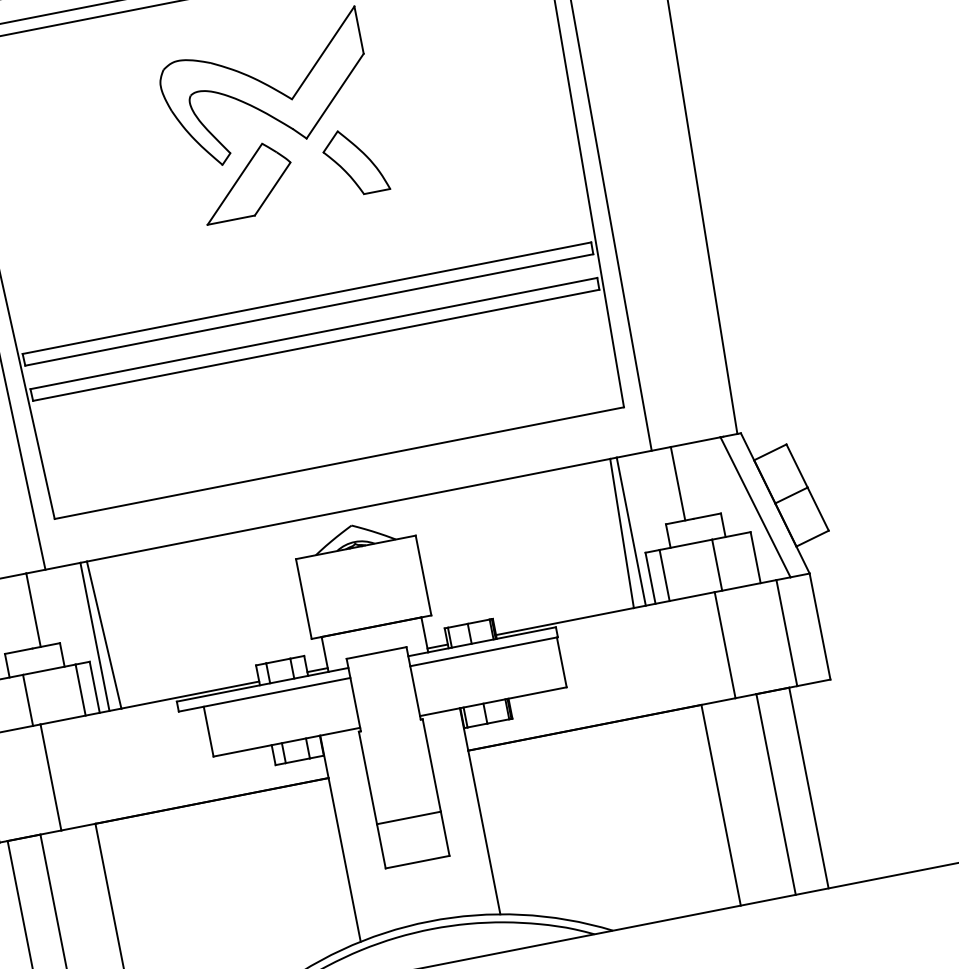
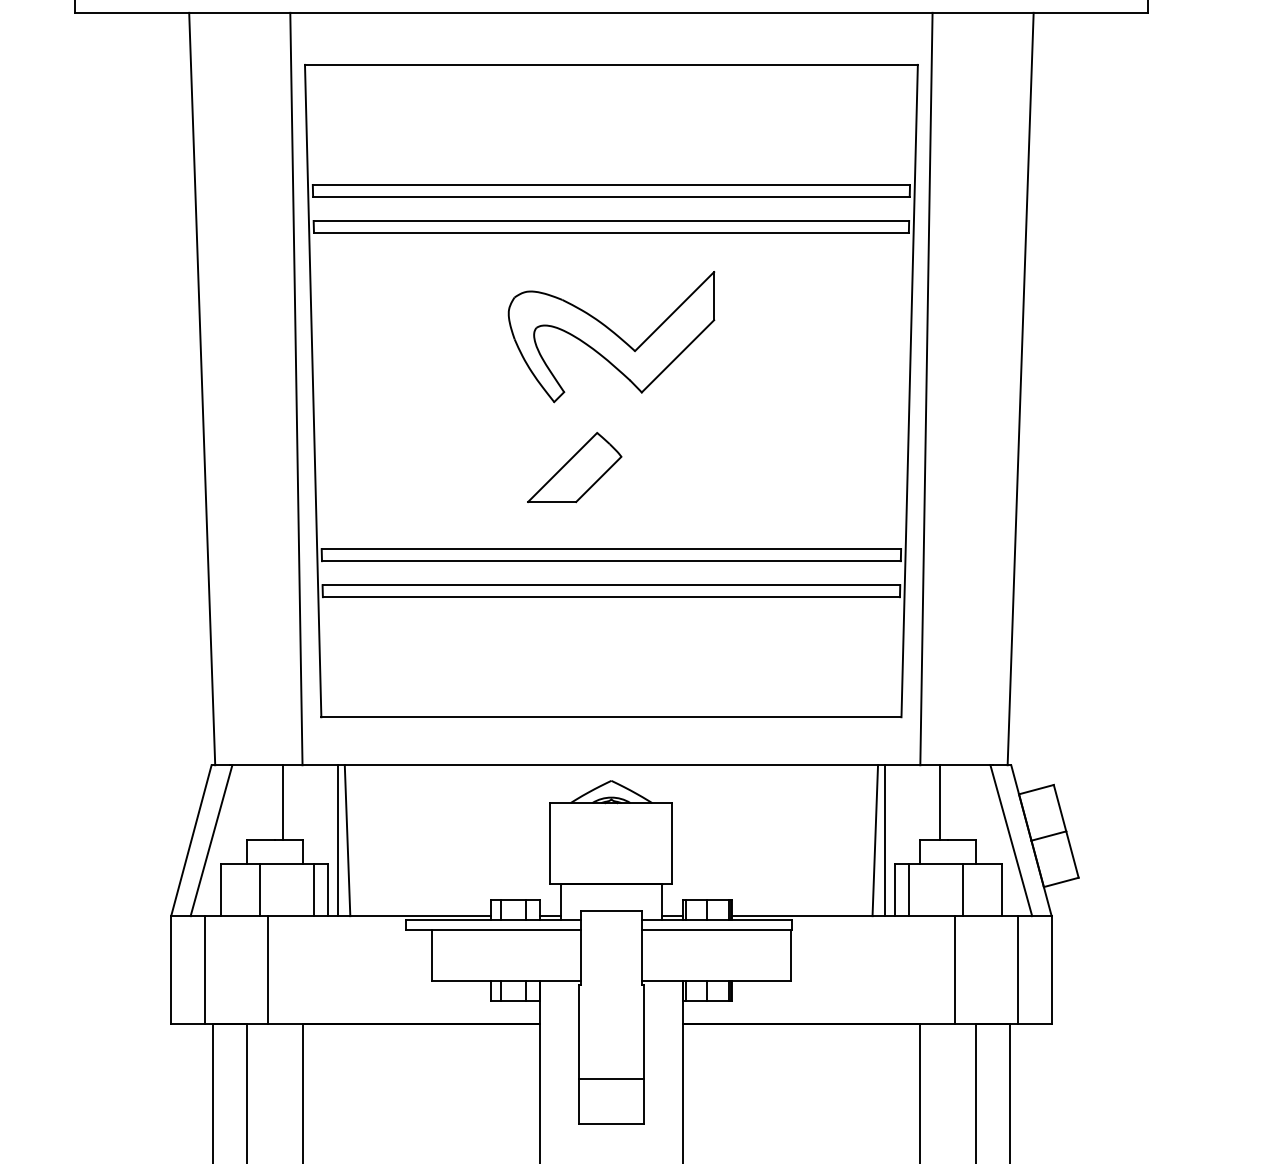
part: (354, 161) -> (684, 424), removed
part: (246, 182) -> (574, 467), moved

